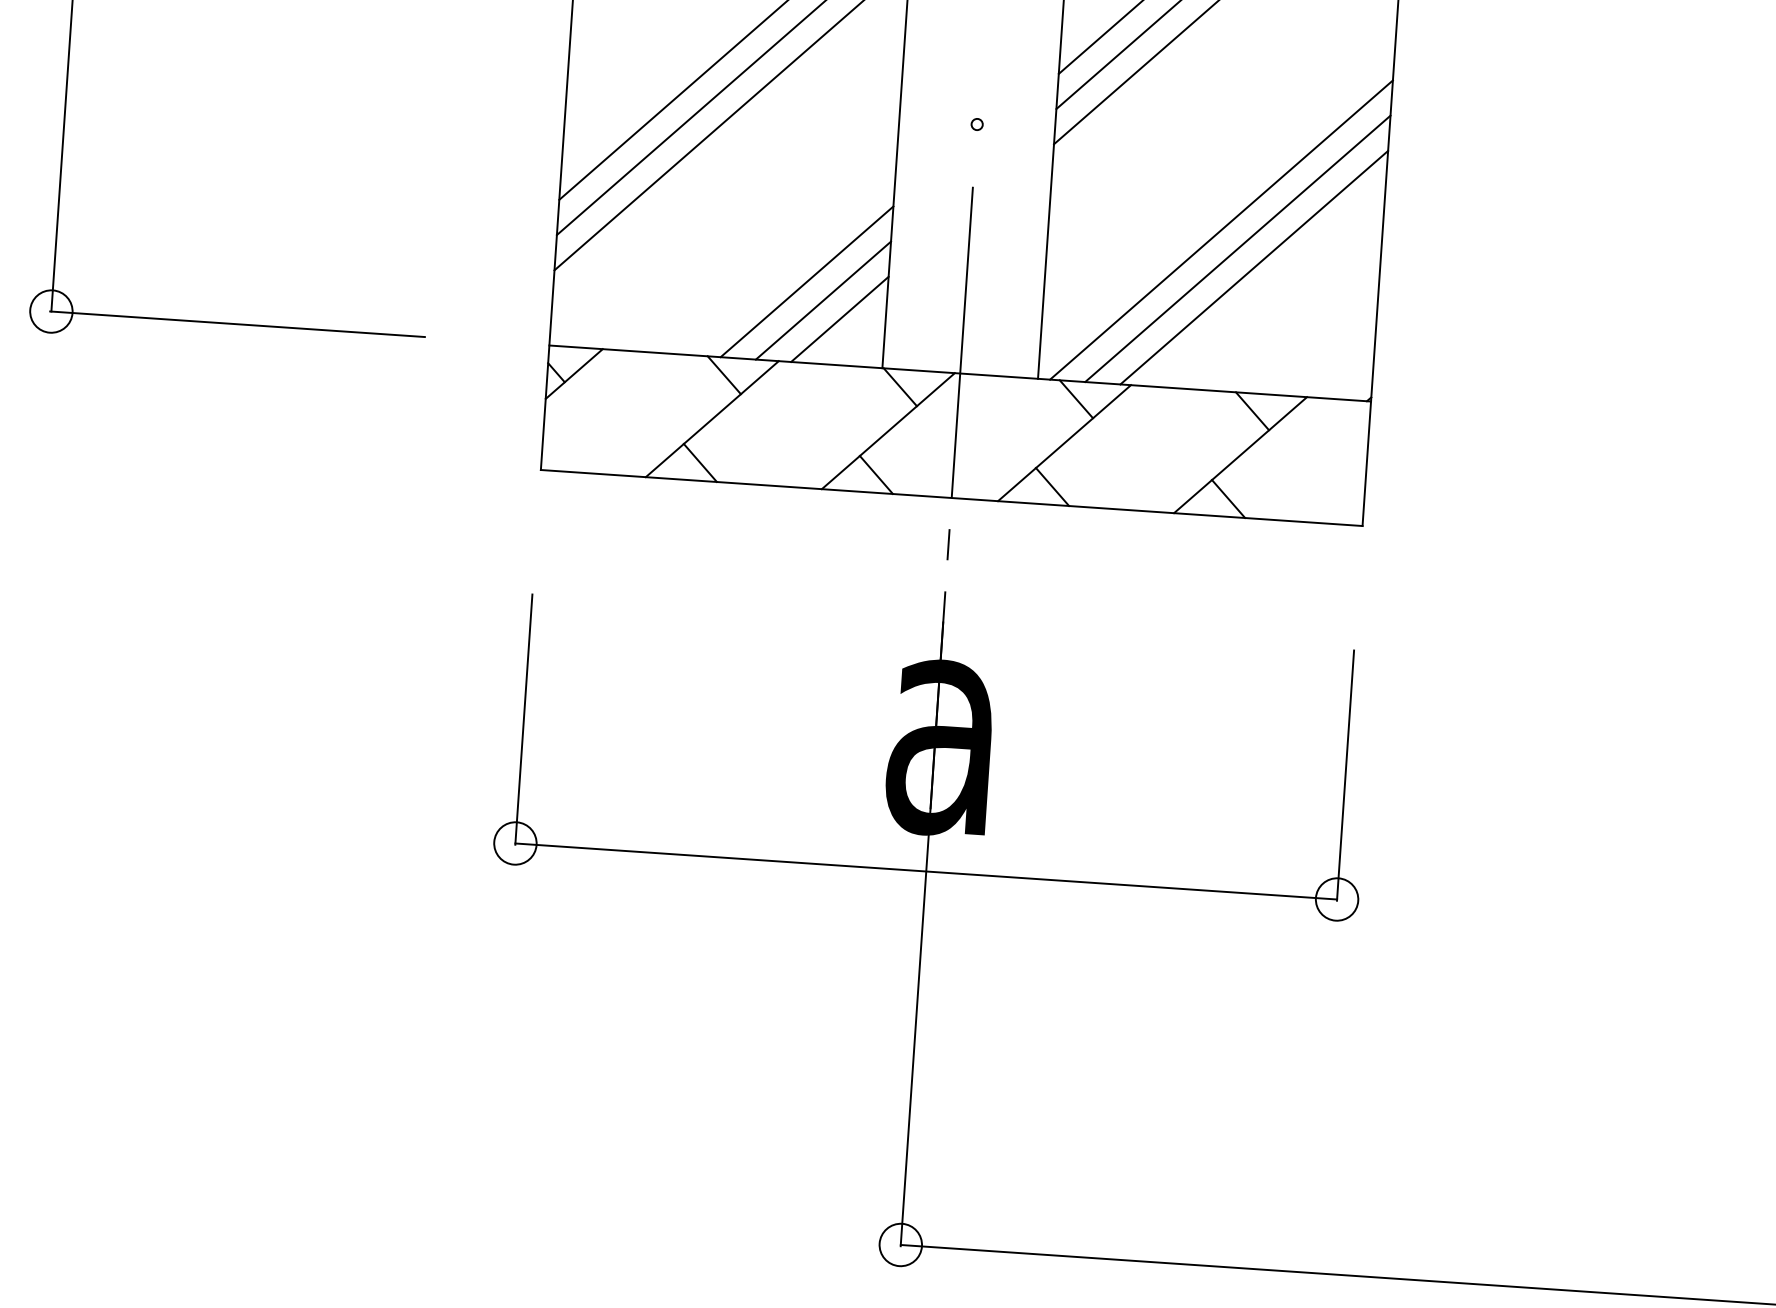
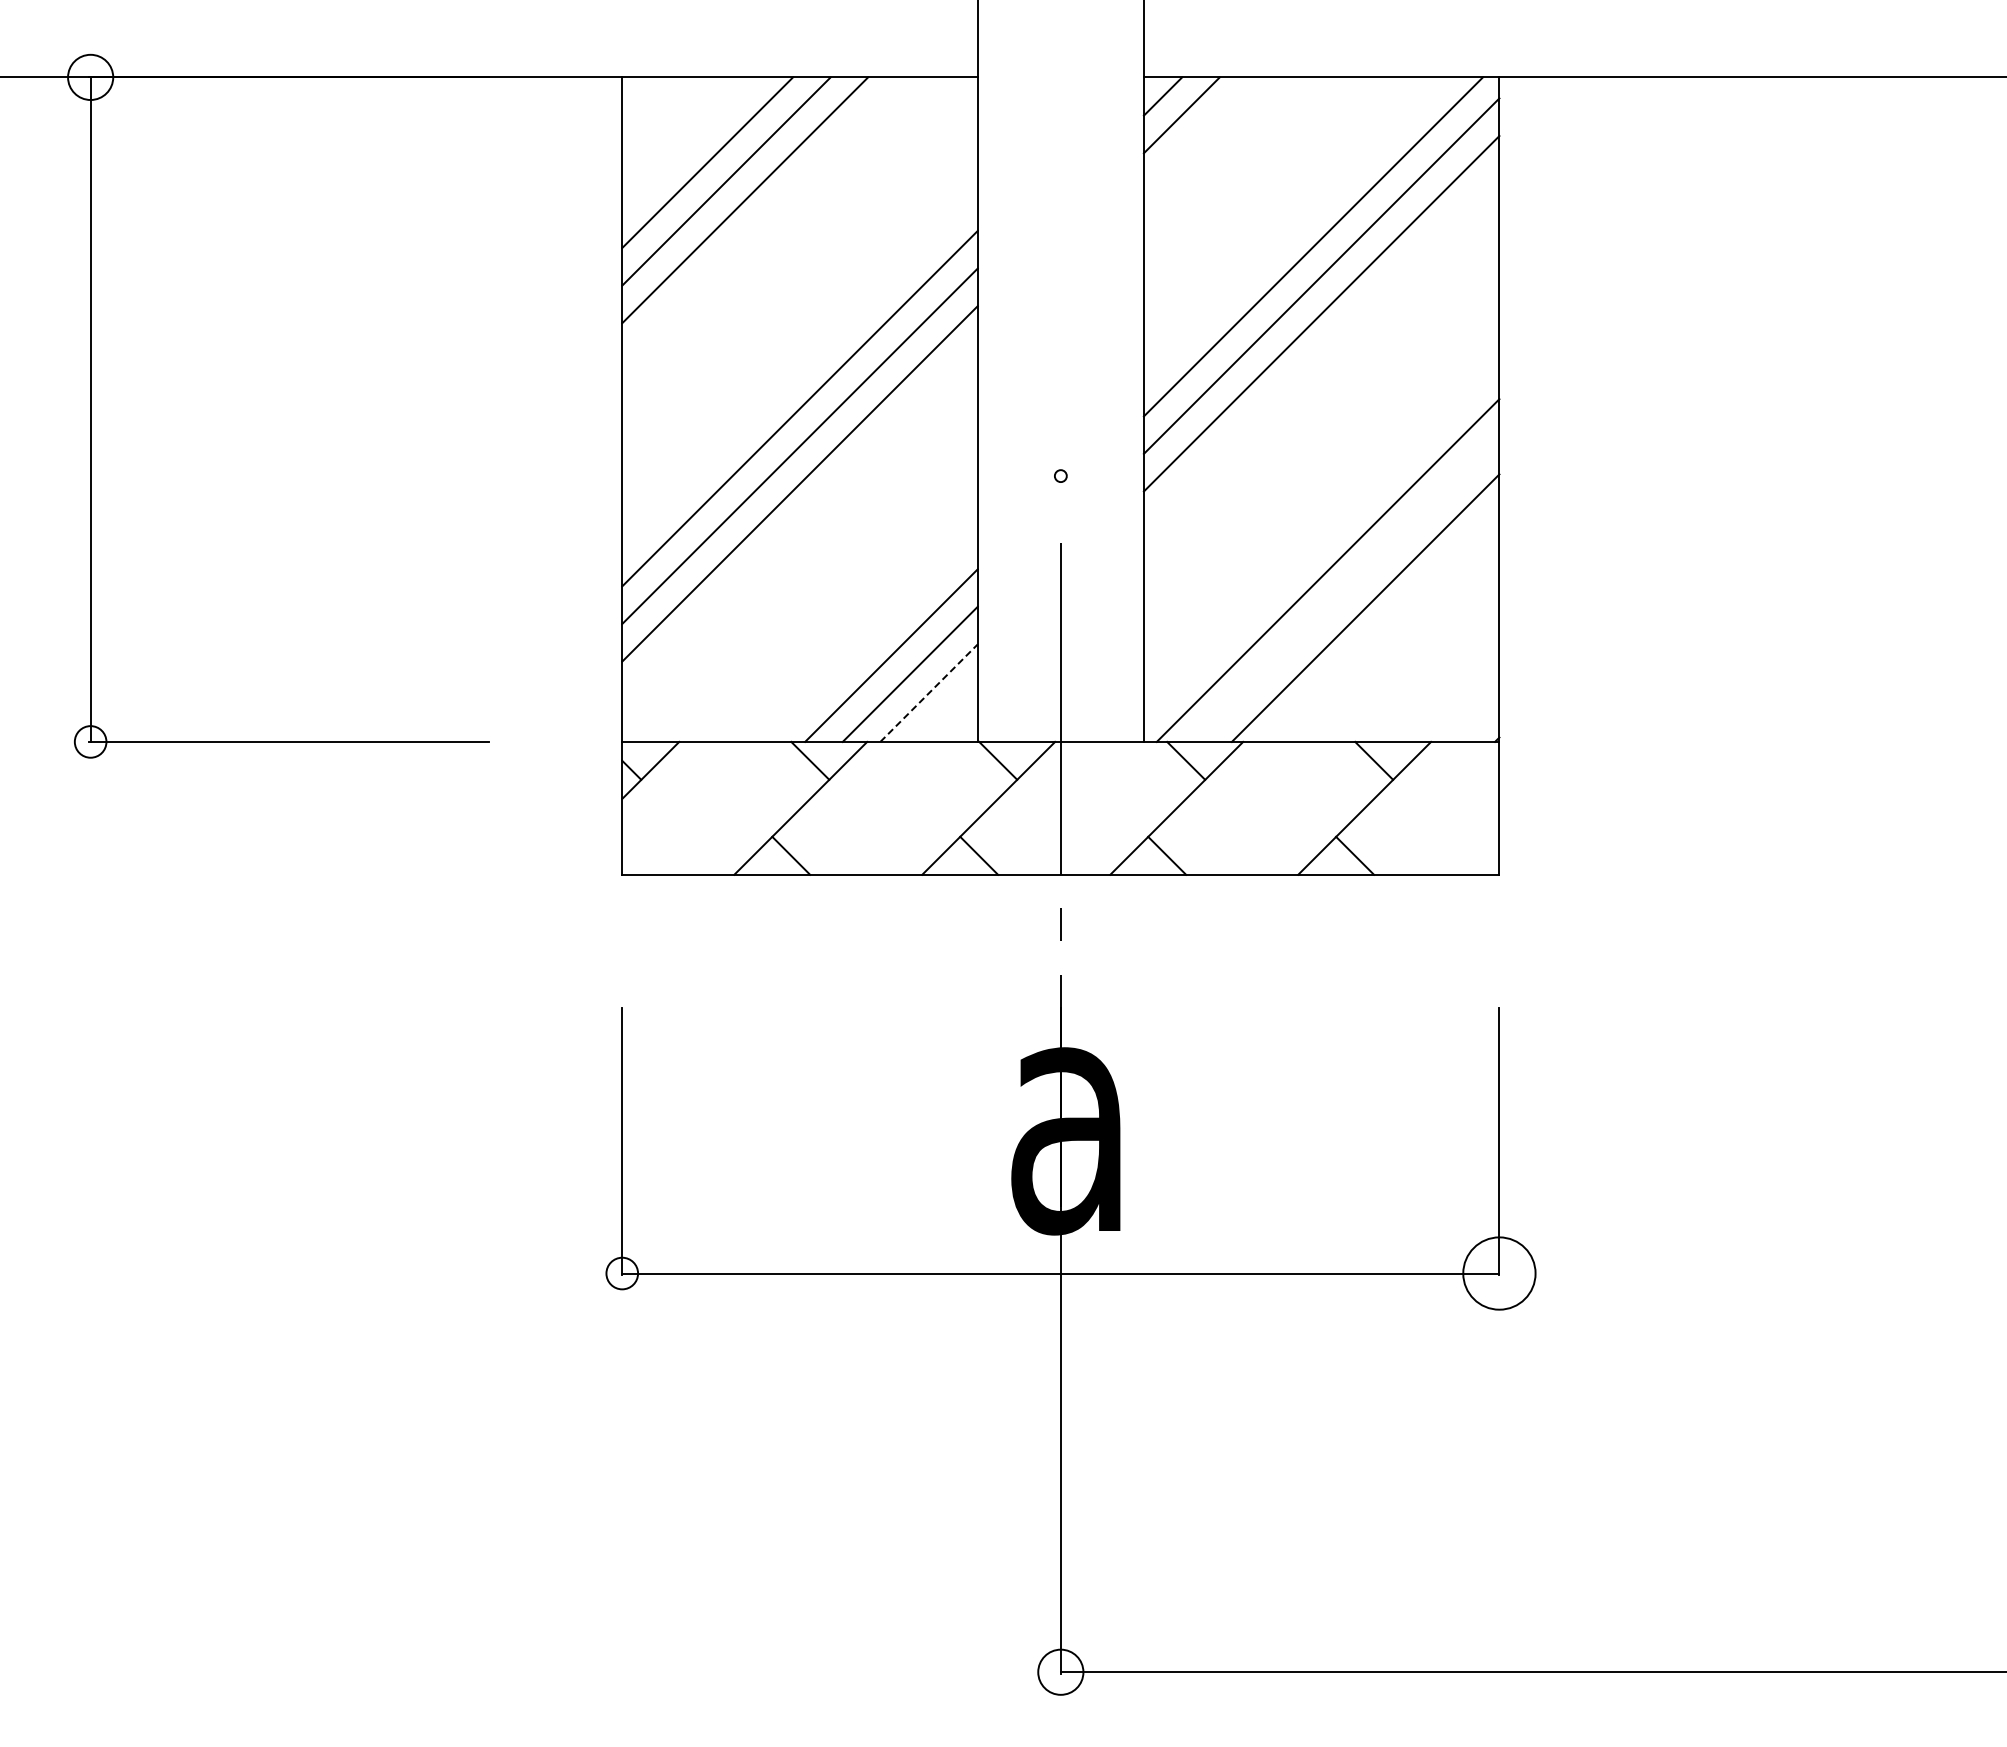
line: (1237, 248) -> (1346, 588), removed
circle: (51, 311) -> (90, 741), size x0.7
line: (840, 319) -> (929, 693), solid -> dashed
circle: (514, 843) -> (621, 1273), size x0.7
circle: (1337, 899) -> (1499, 1273), size x1.6

